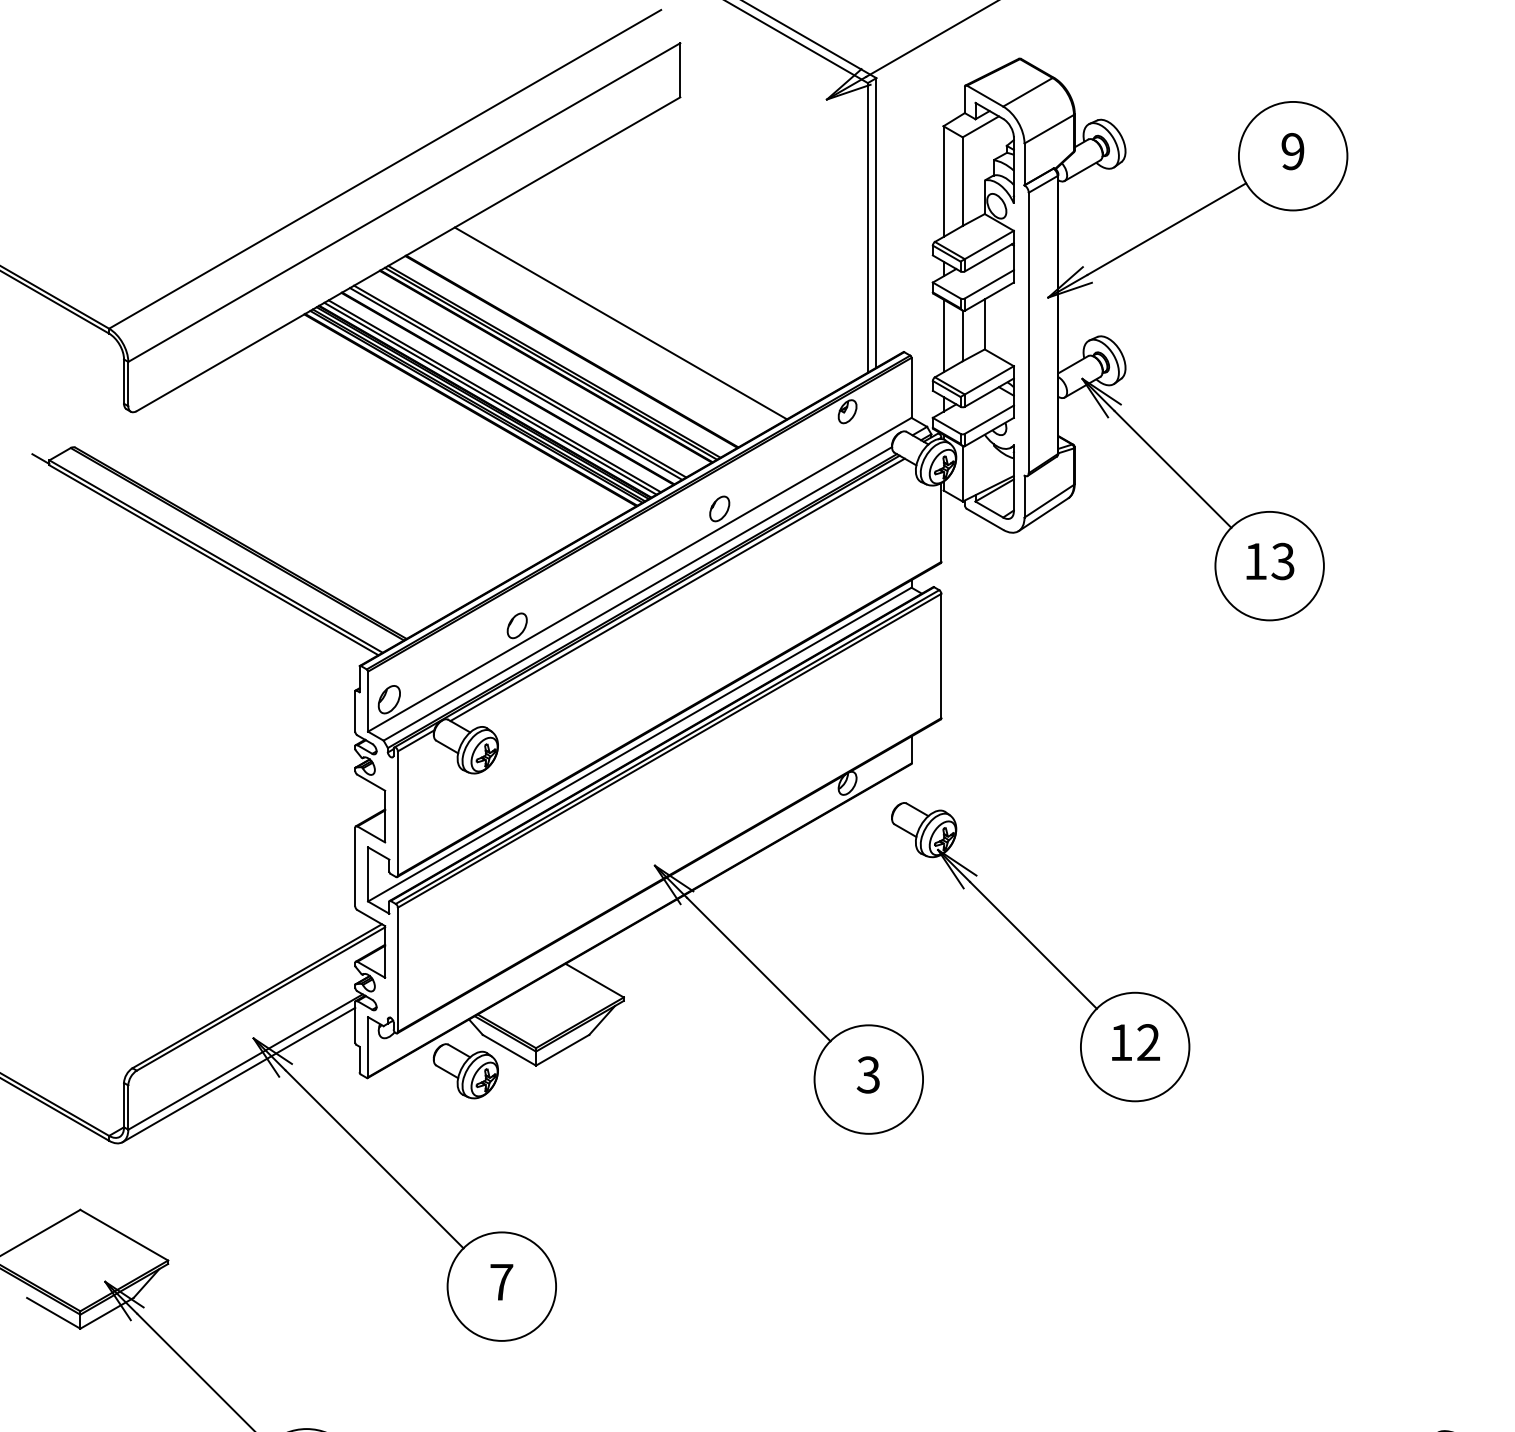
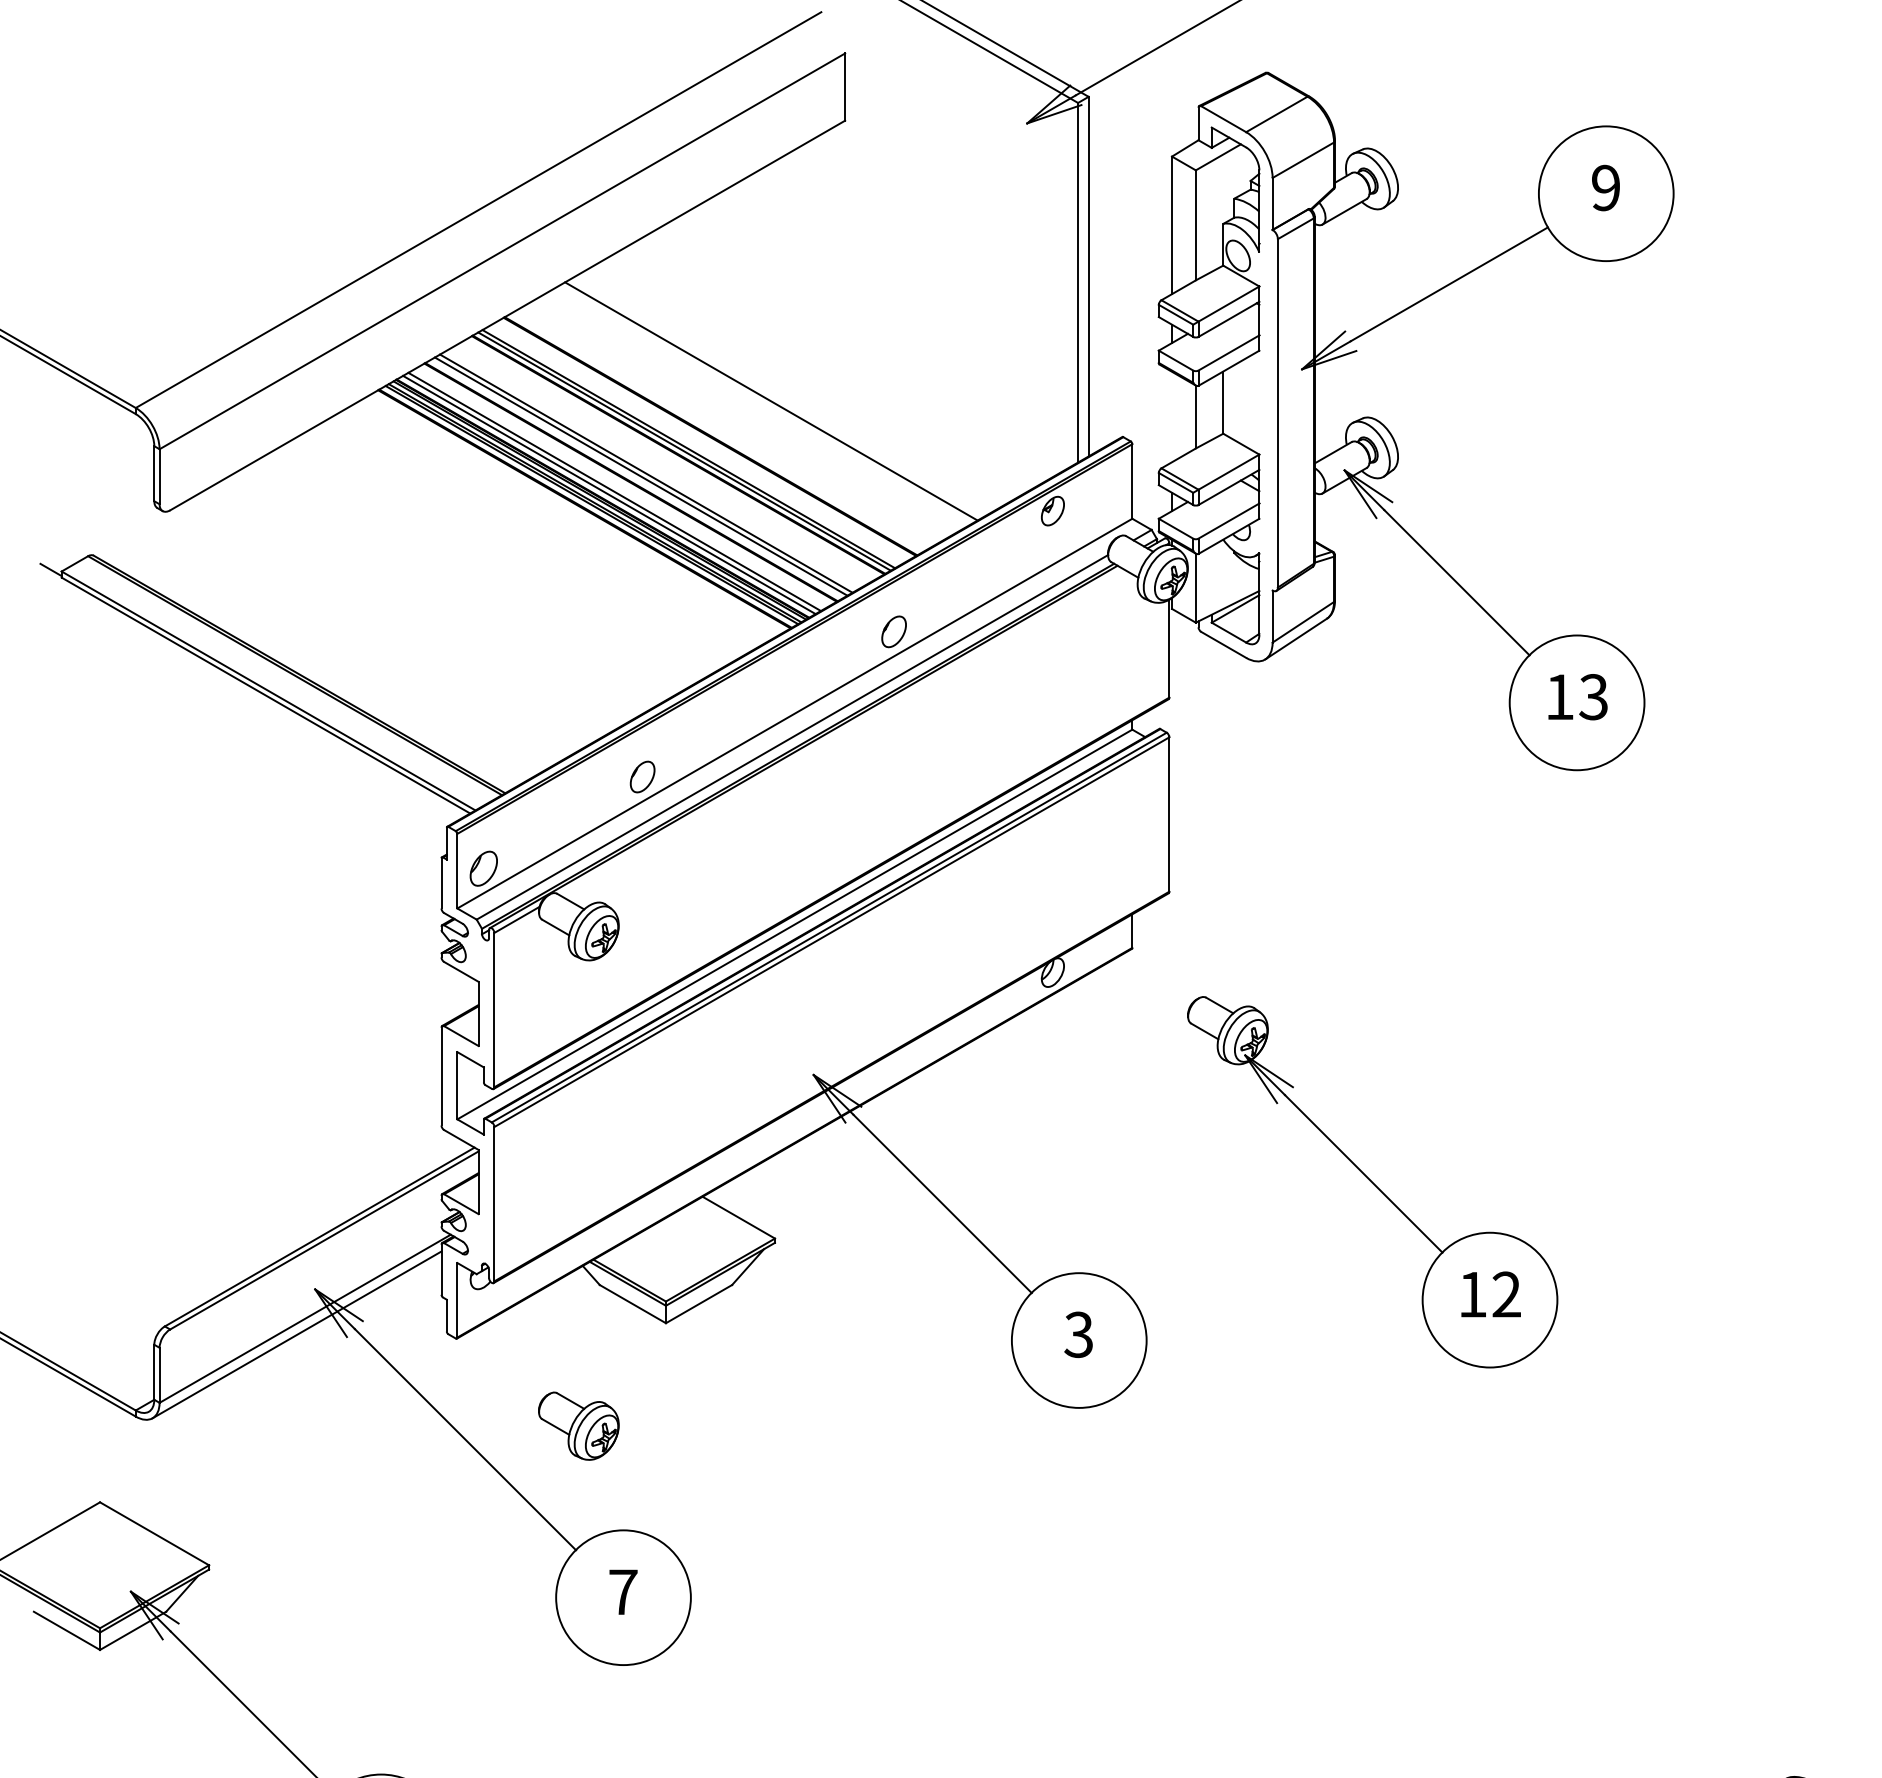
line: (943, 335) -> (1172, 416), removed
line: (677, 589) -> (841, 732), removed
part: (1040, 952) -> (1372, 1182), moved
part: (465, 1070) -> (578, 1425), moved

